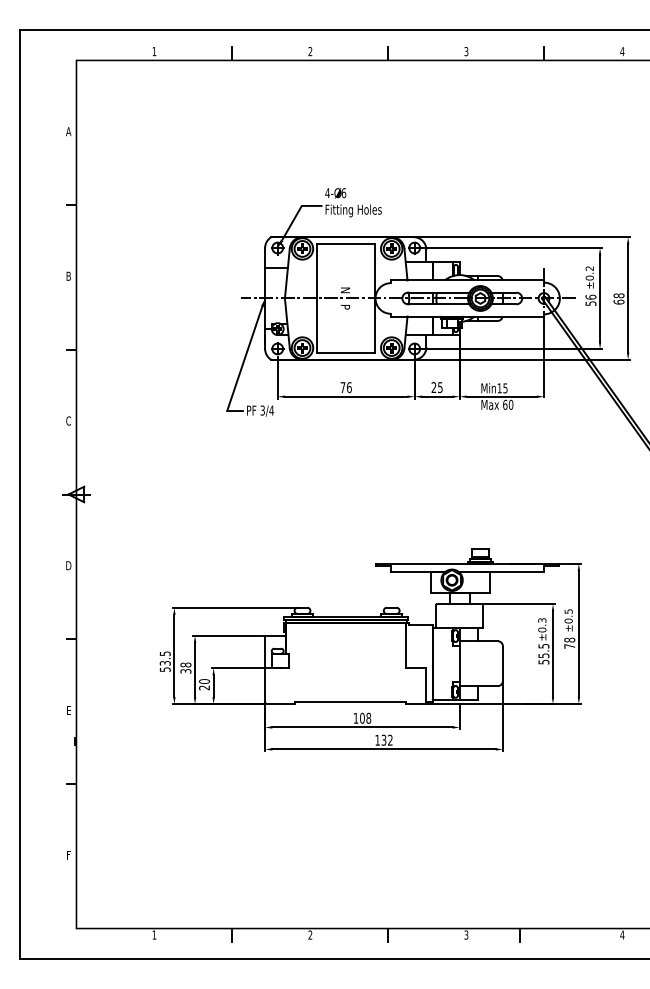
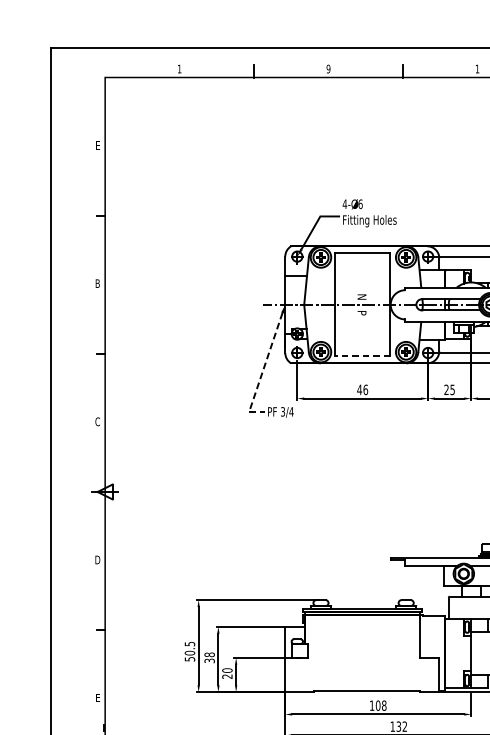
text: (310, 51) -> (328, 68), 2 -> 9
text: (466, 51) -> (477, 68), 3 -> 1
text: (68, 131) -> (97, 145), A -> E
line: (346, 352) -> (363, 356), solid -> dashed
line: (241, 367) -> (262, 370), solid -> dashed
text: (342, 387) -> (359, 389), 76 -> 46
text: (164, 662) -> (189, 652), 53.5 -> 50.5

